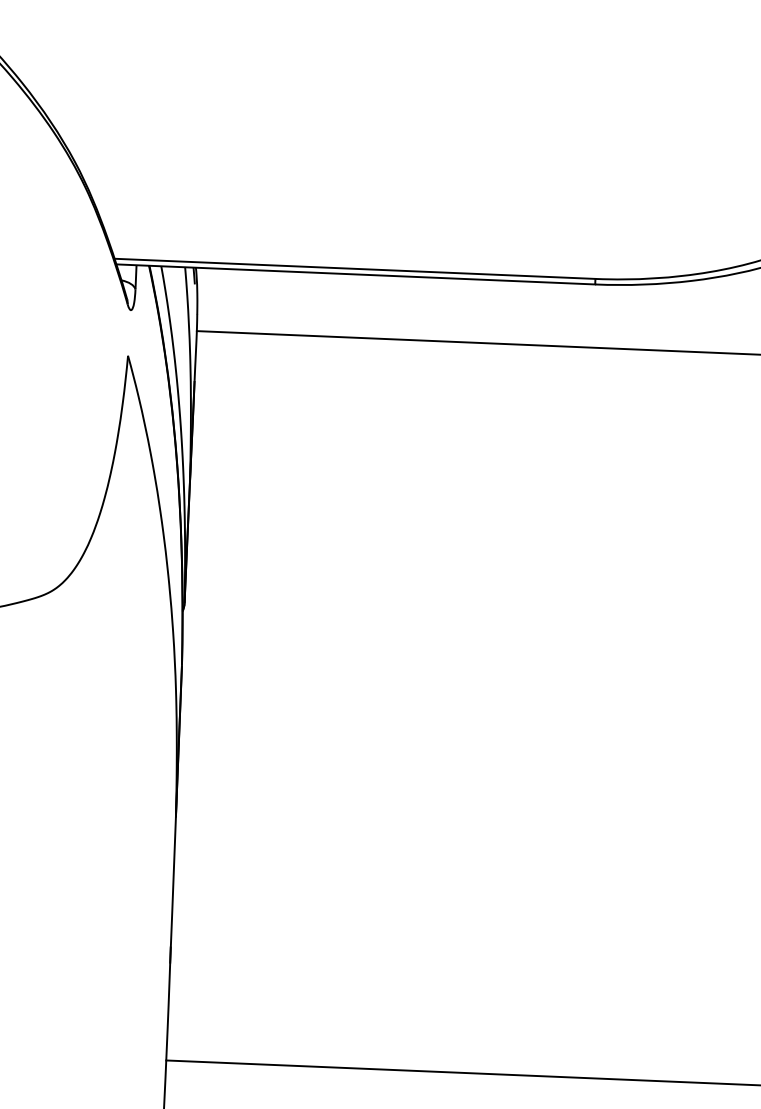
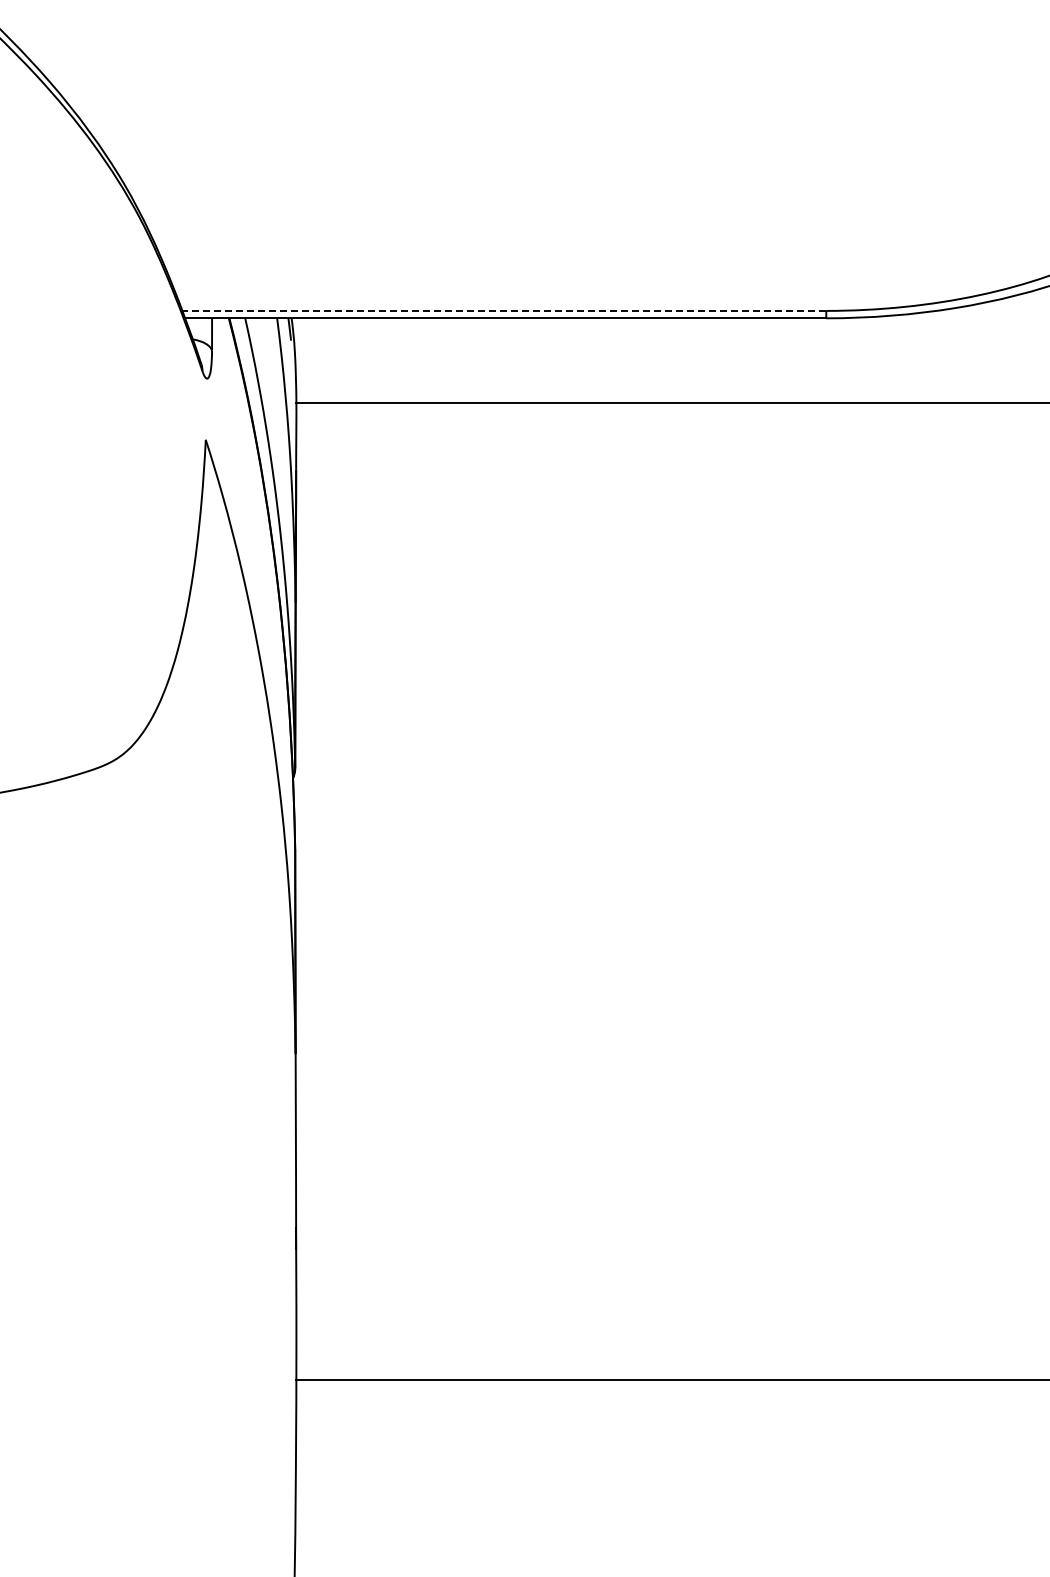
line: (355, 268) -> (504, 310), solid -> dashed

